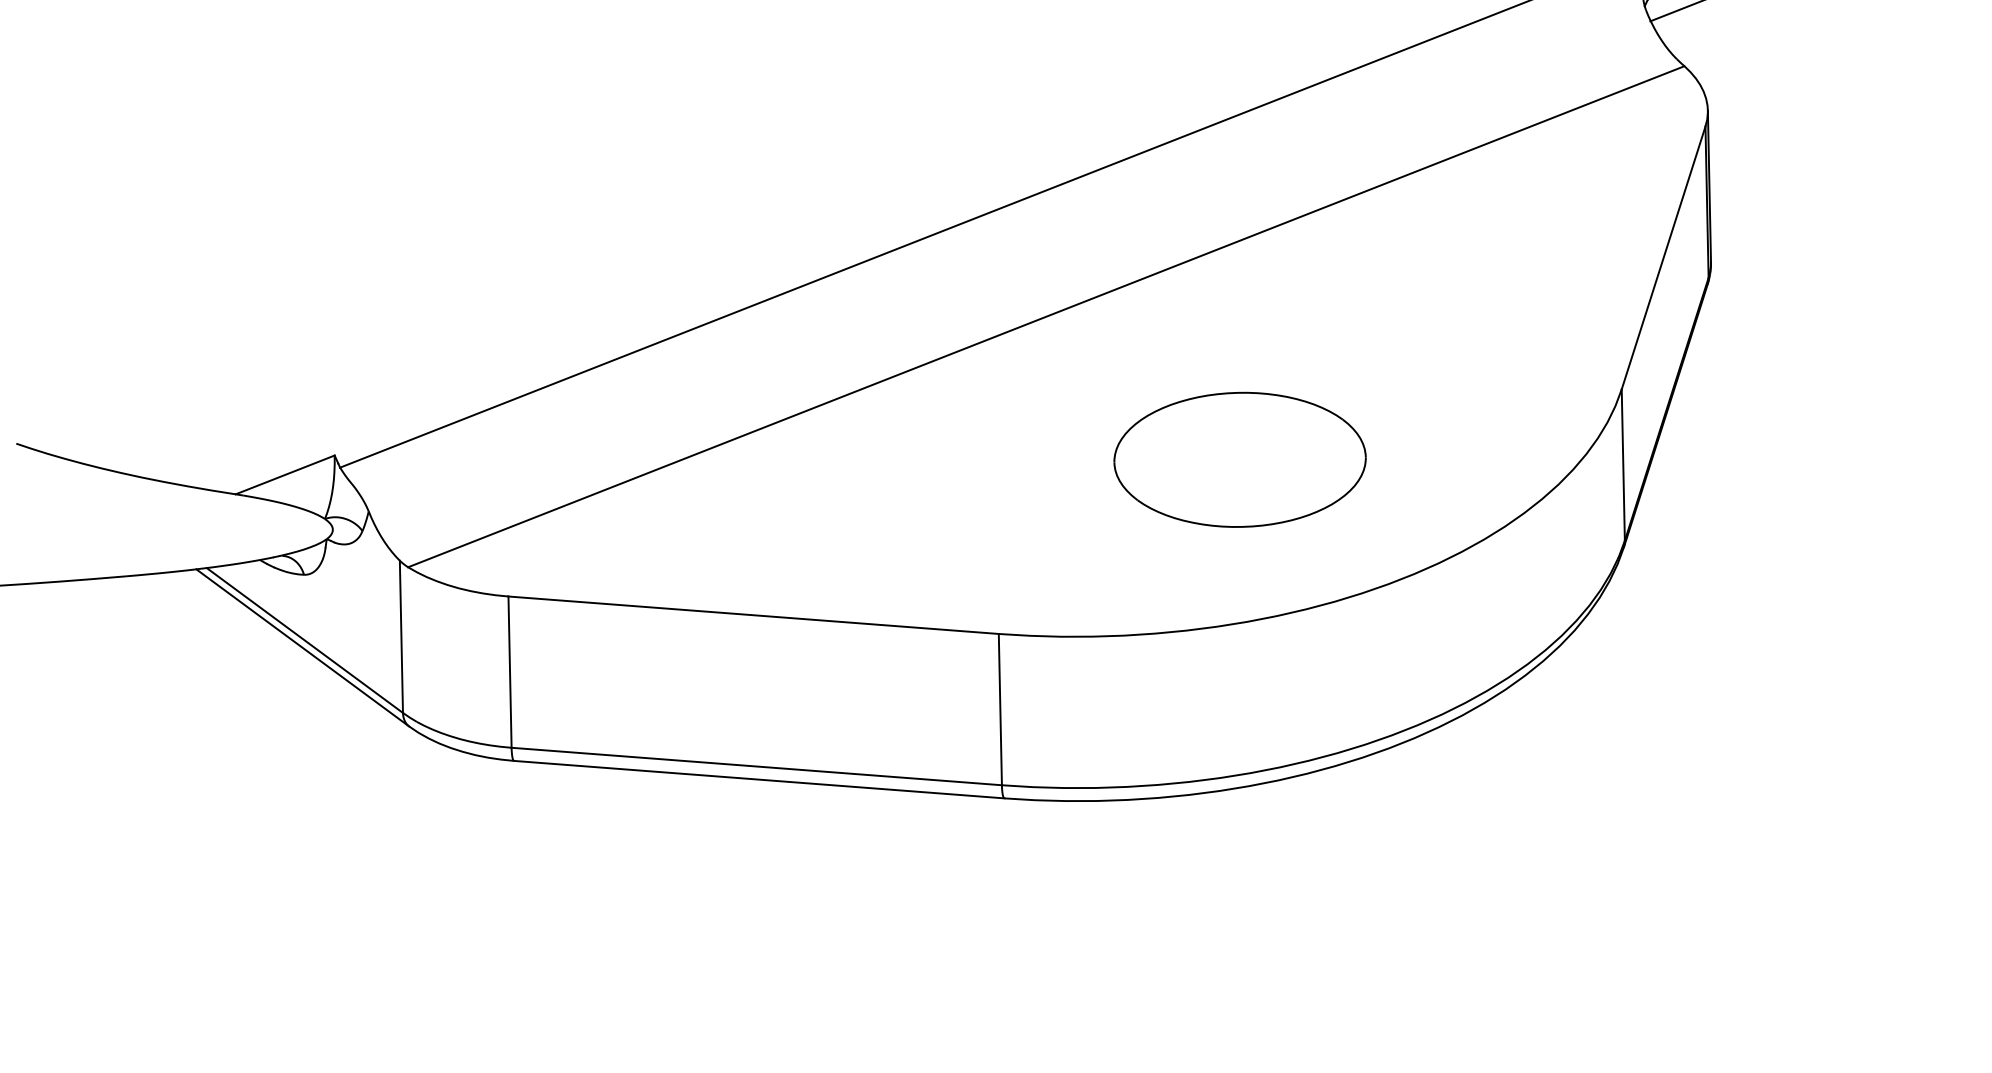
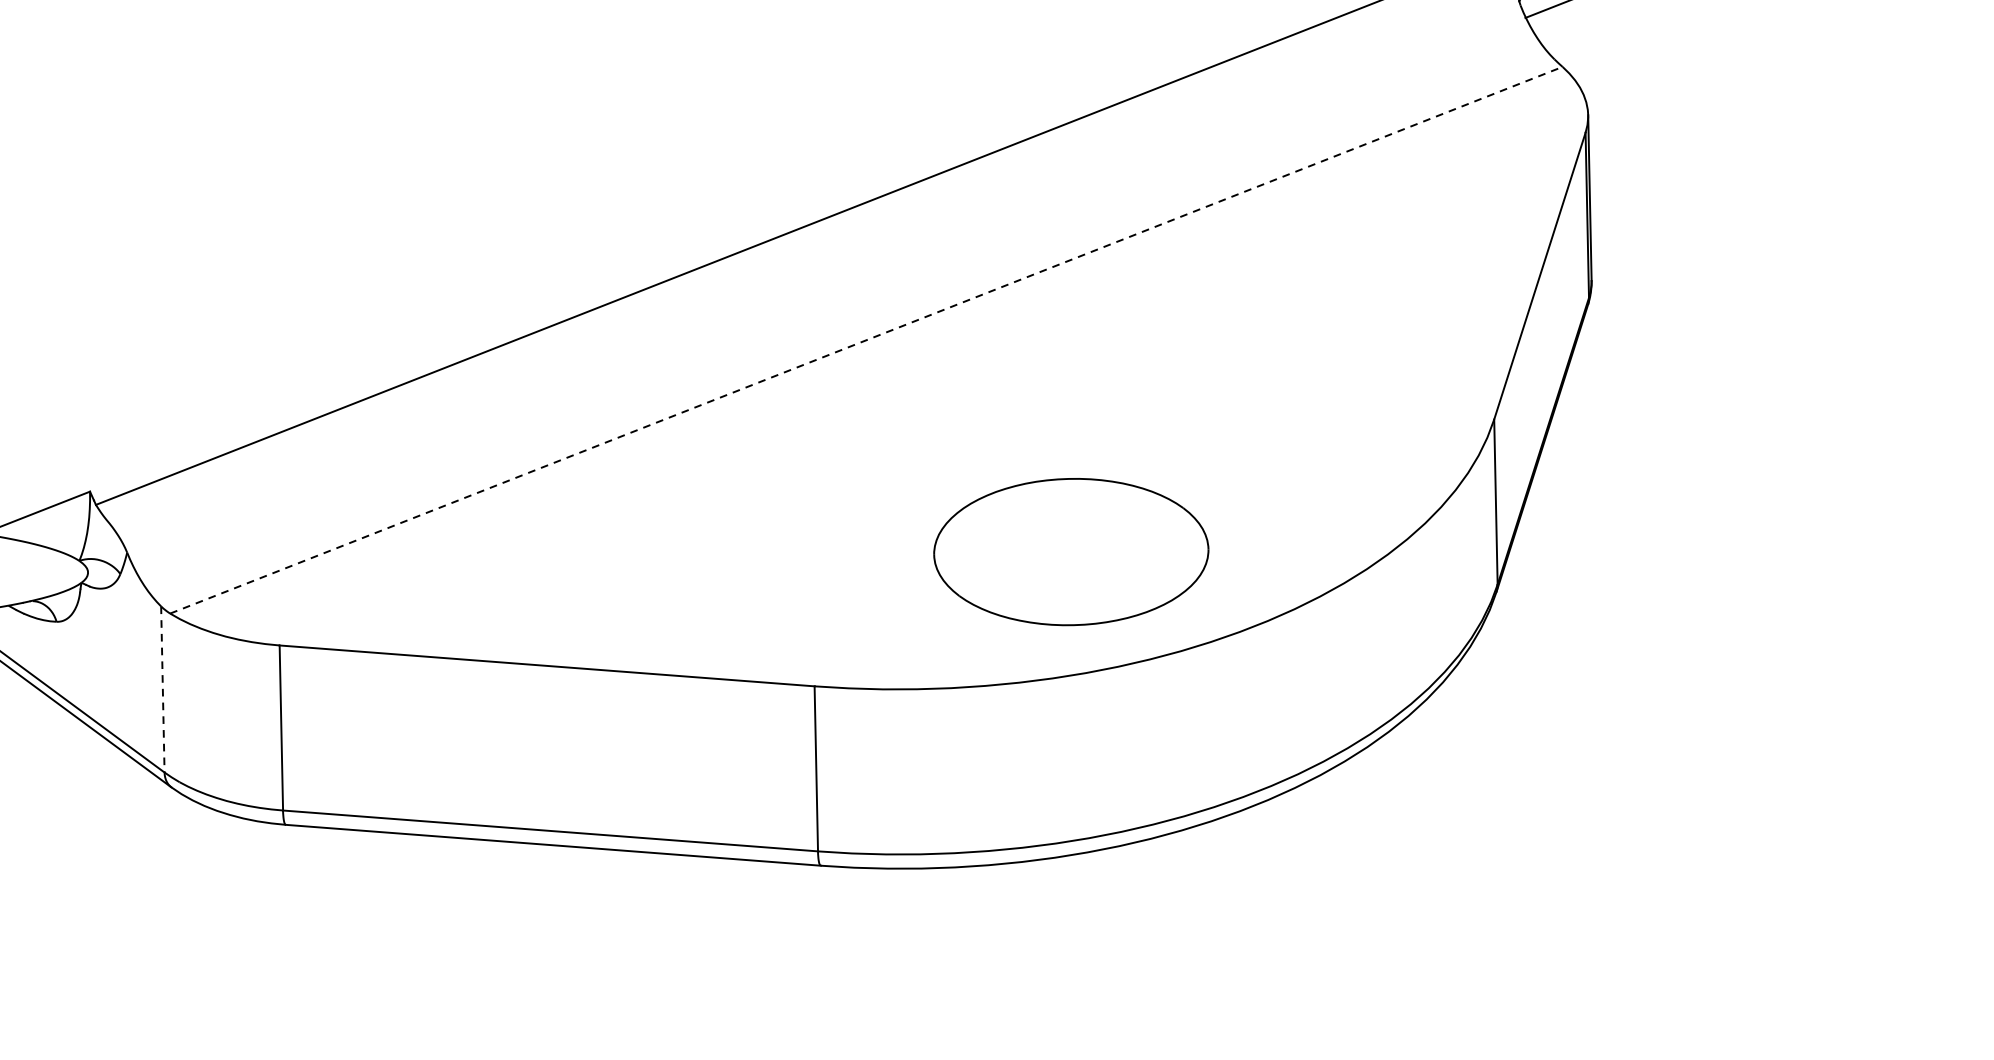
line: (1046, 316) -> (866, 339), solid -> dashed
part: (1239, 459) -> (1070, 551), moved
line: (401, 637) -> (162, 690), solid -> dashed

